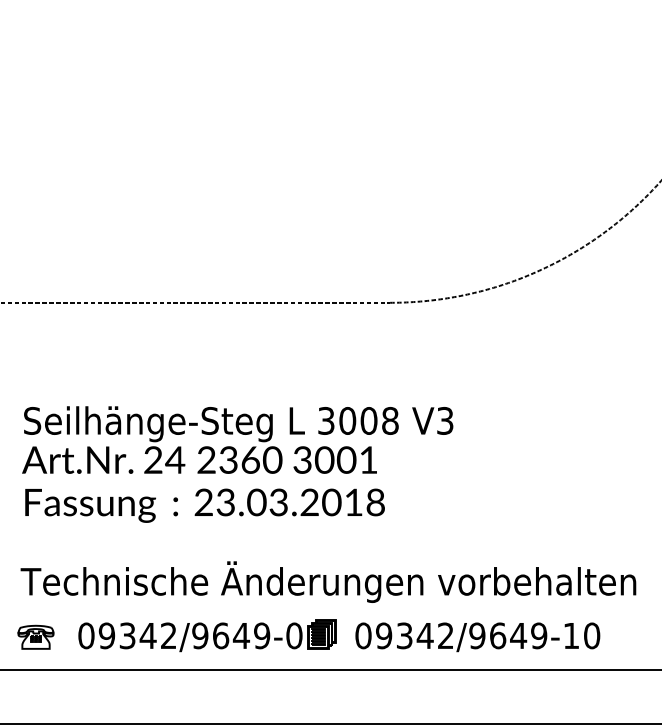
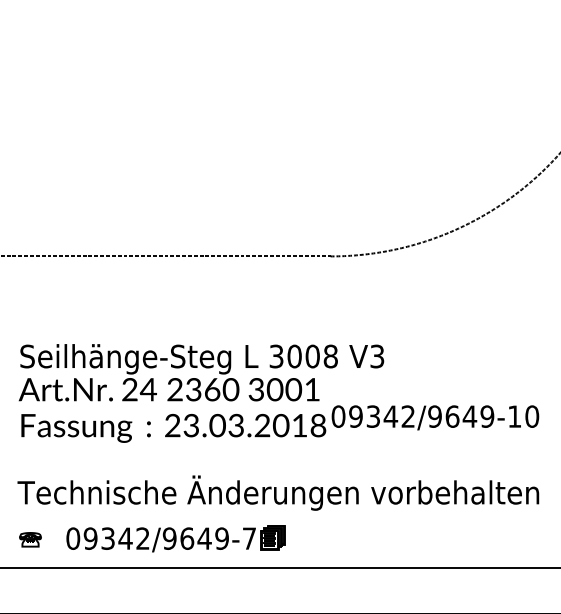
text: (294, 635) -> (249, 538), 09342/9649-0 -> 09342/9649-7
part: (35, 636) -> (30, 539), size x0.7
text: (477, 637) -> (435, 418), moved

